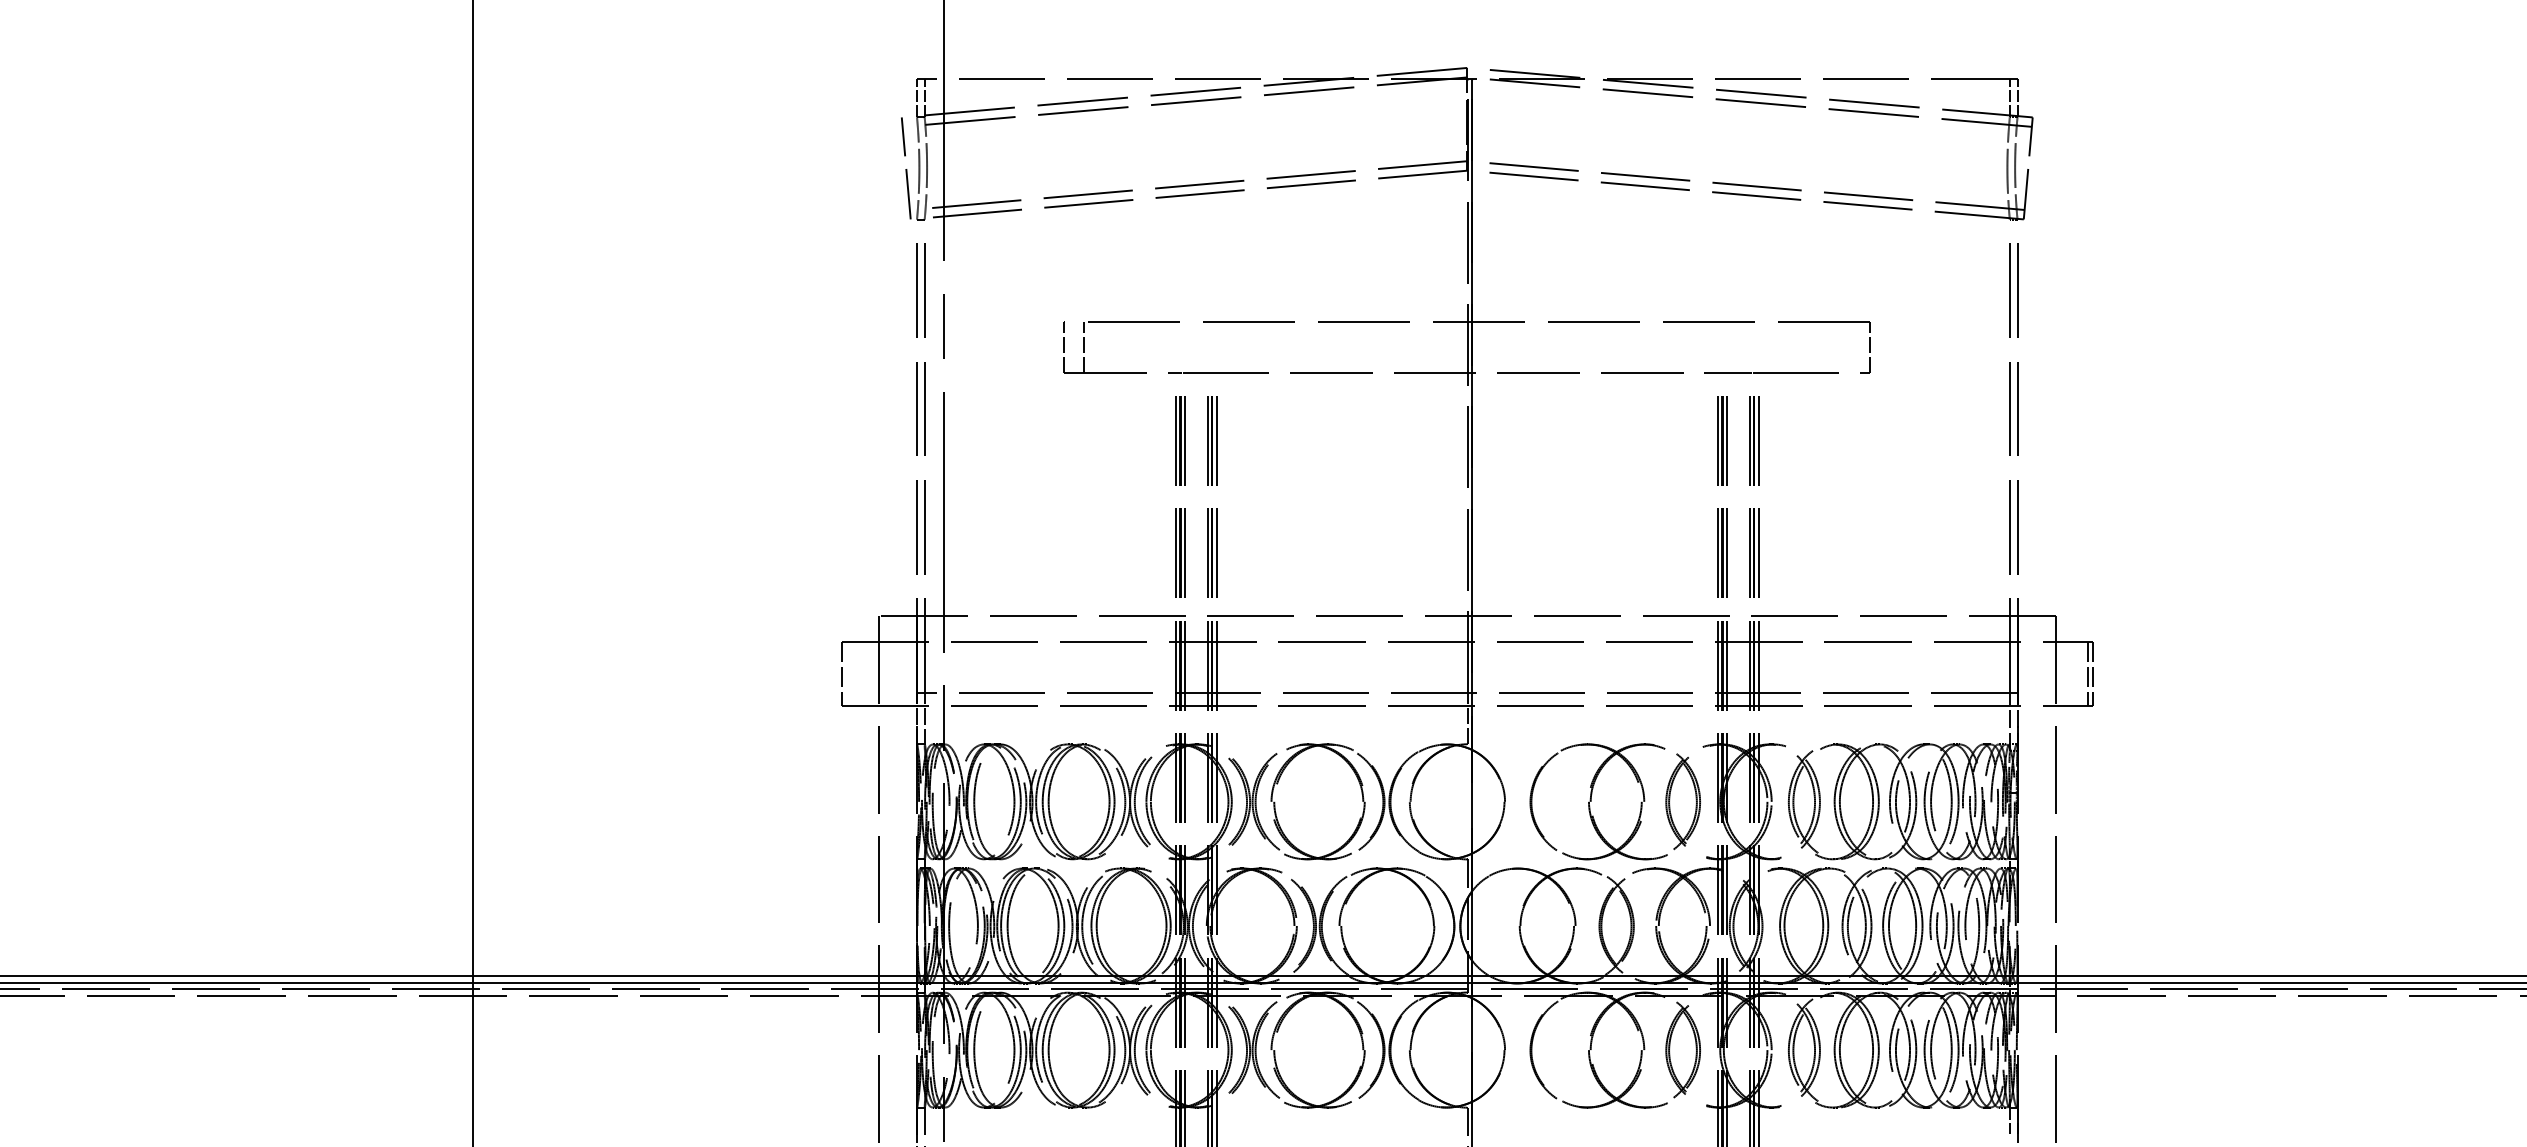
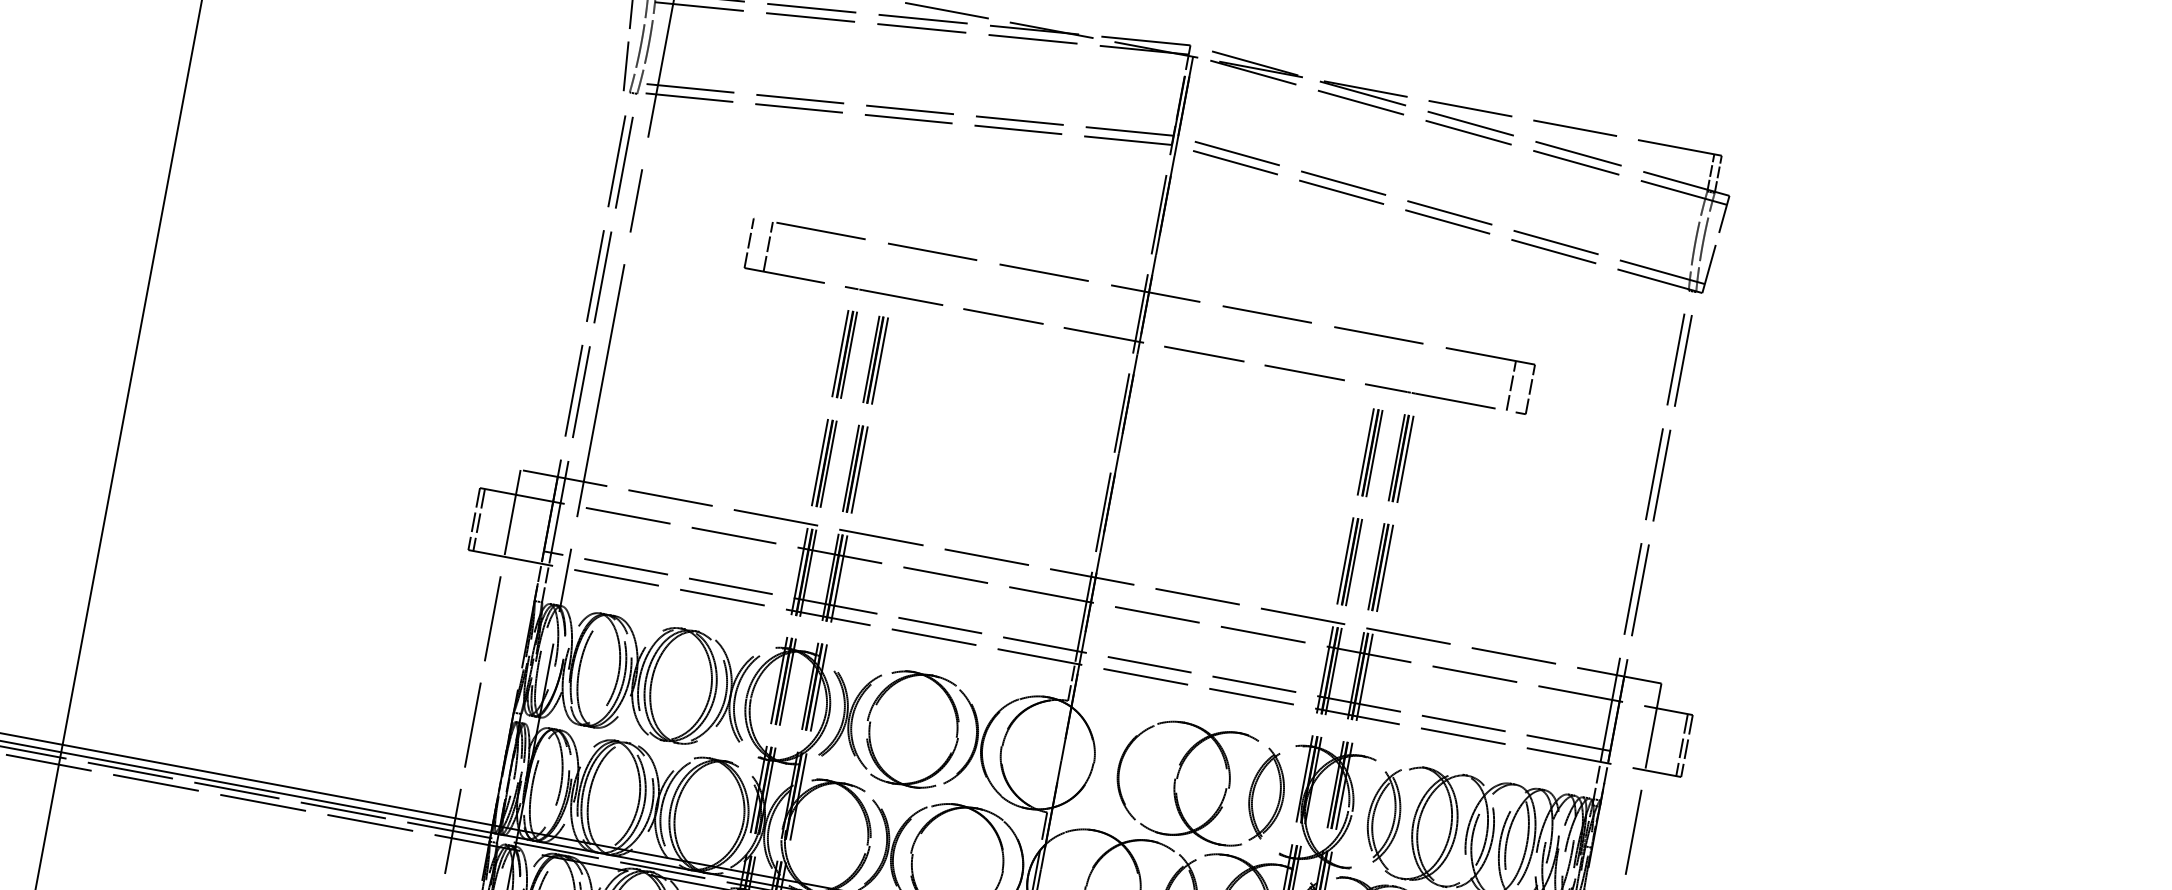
line: (1850, 347) -> (1511, 385), added
line: (846, 673) -> (479, 519), added

